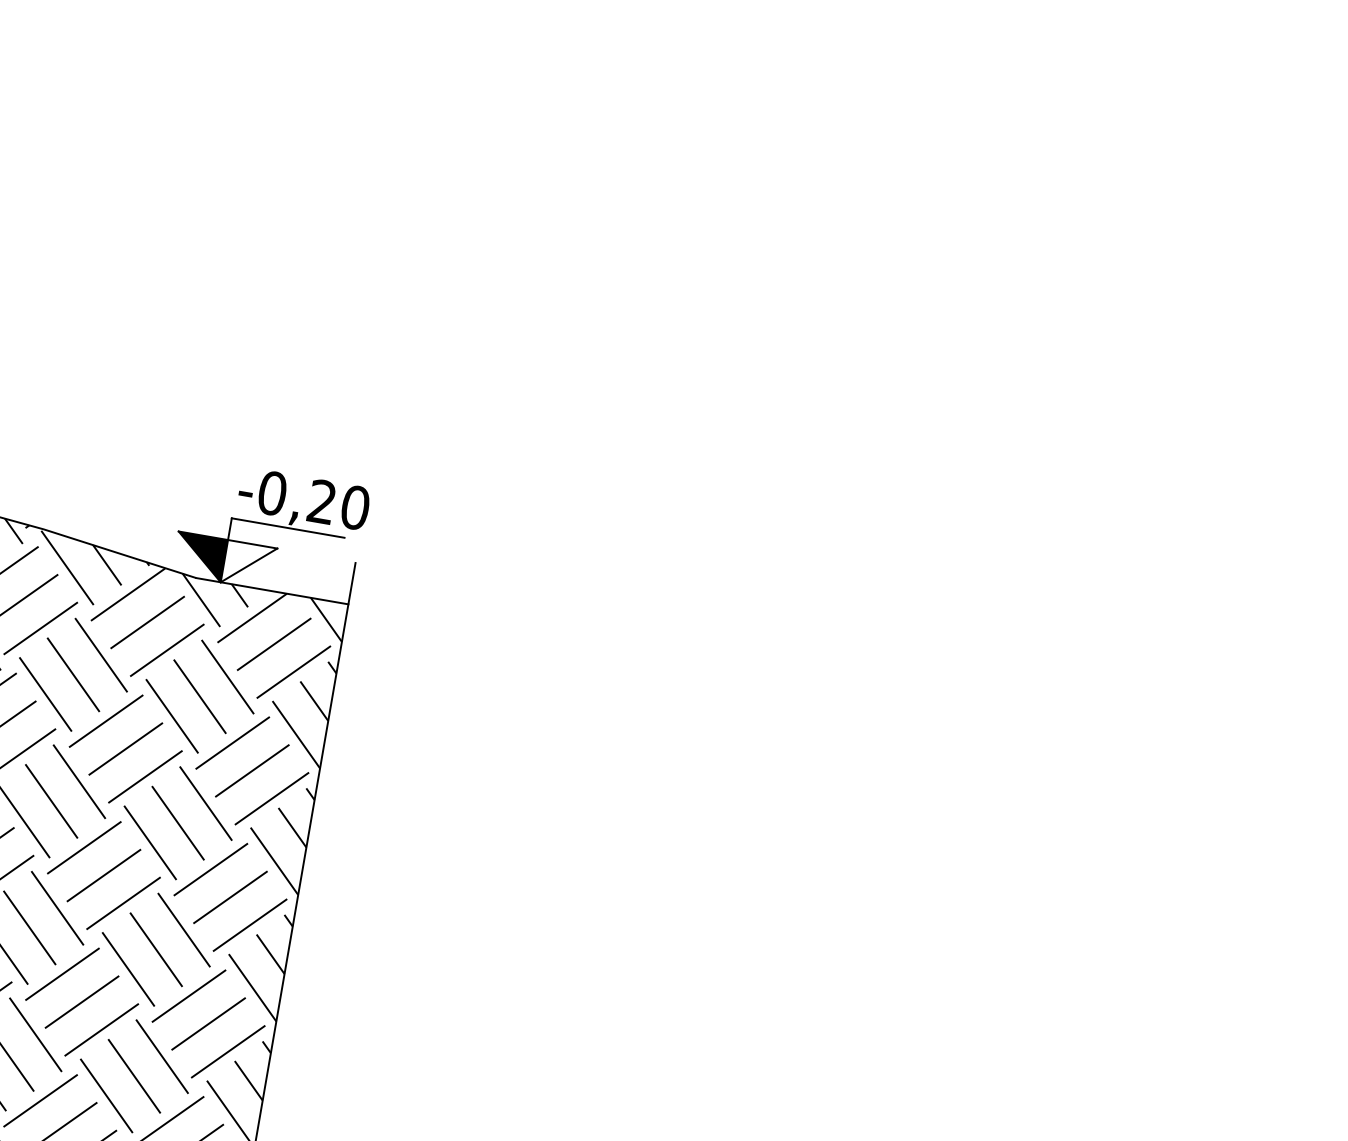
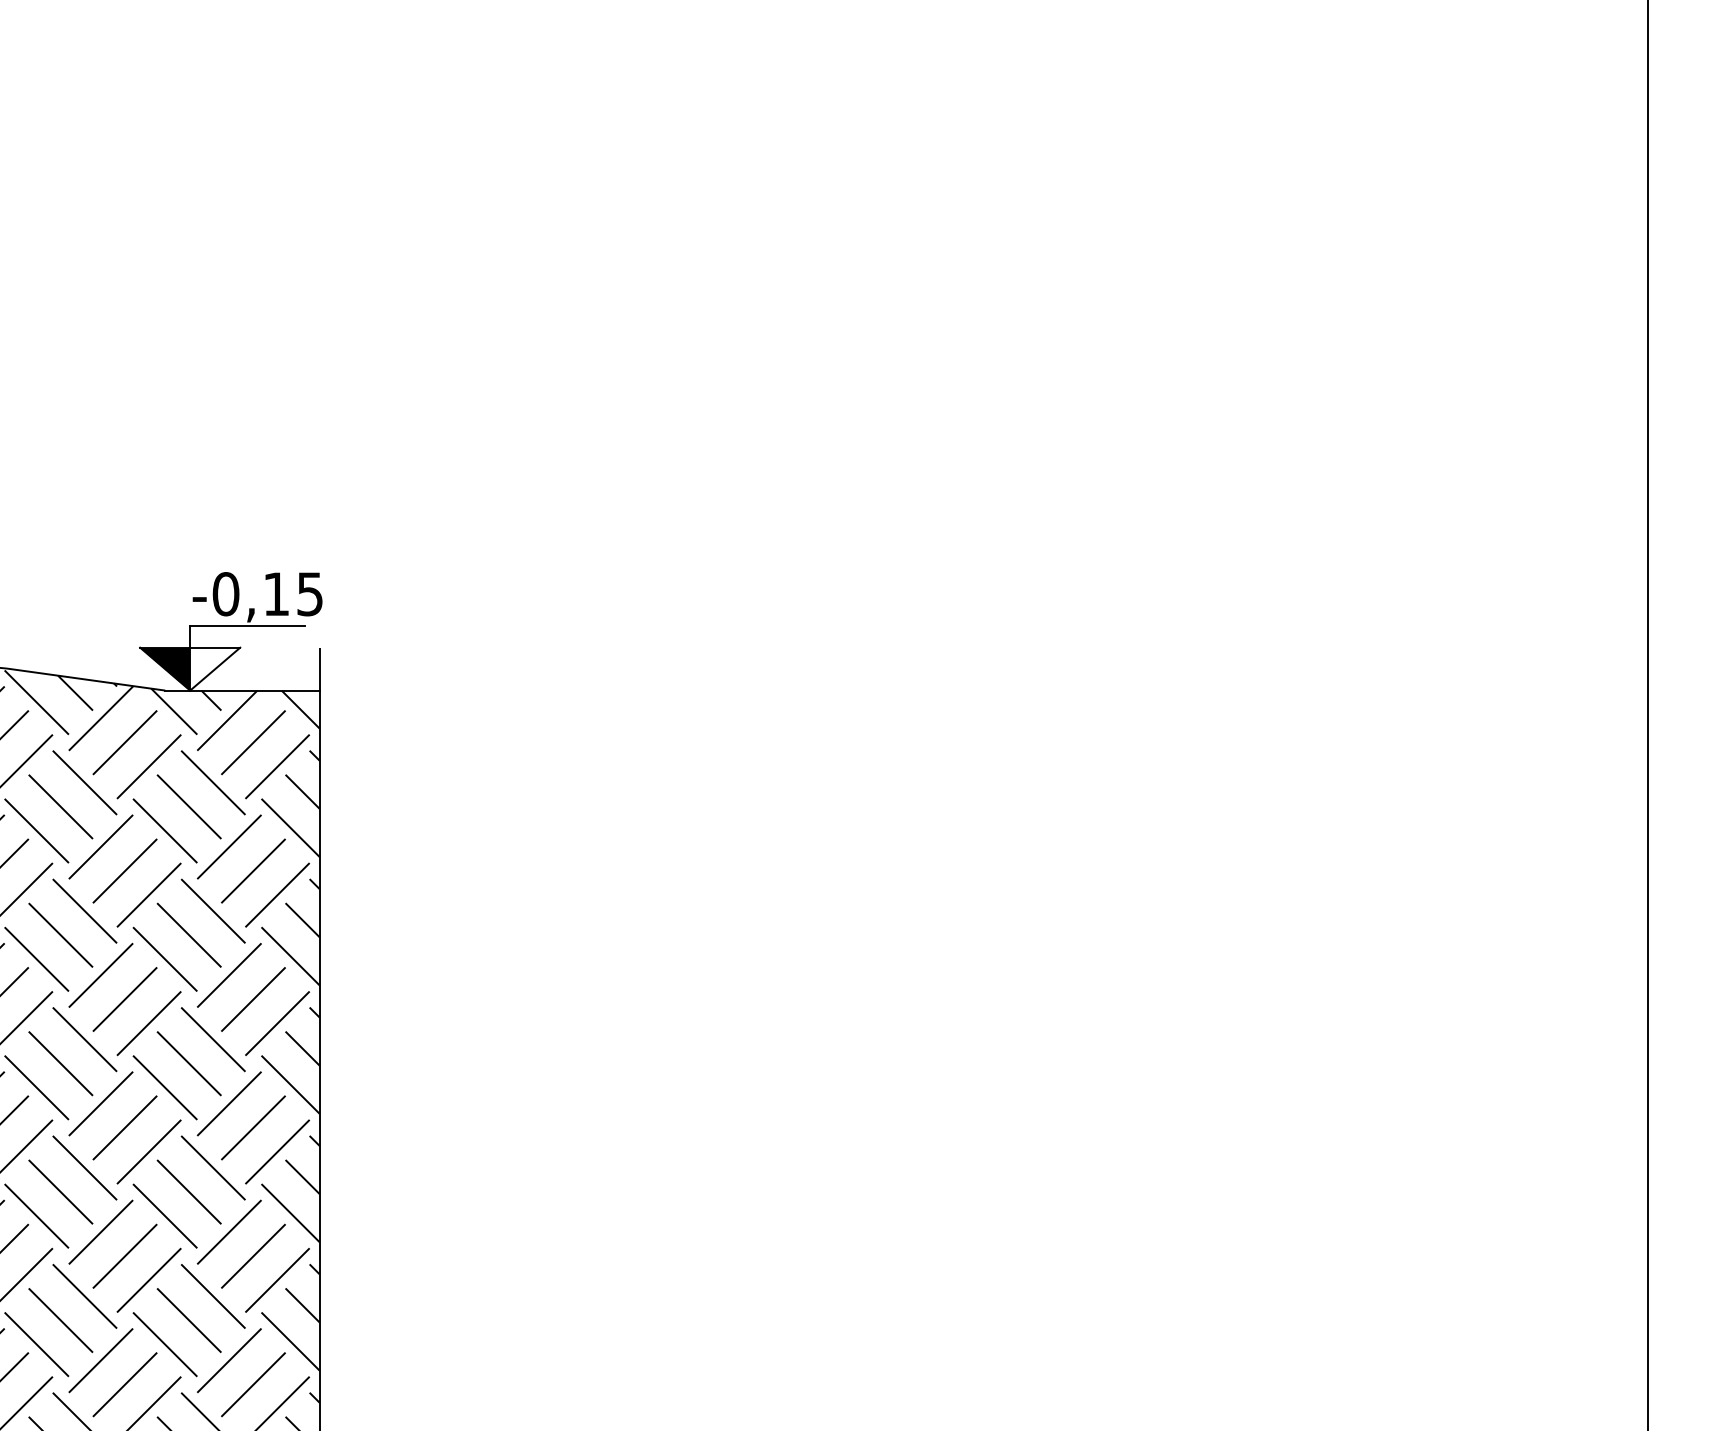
text: (338, 505) -> (293, 594), -0,20 -> -0,15

